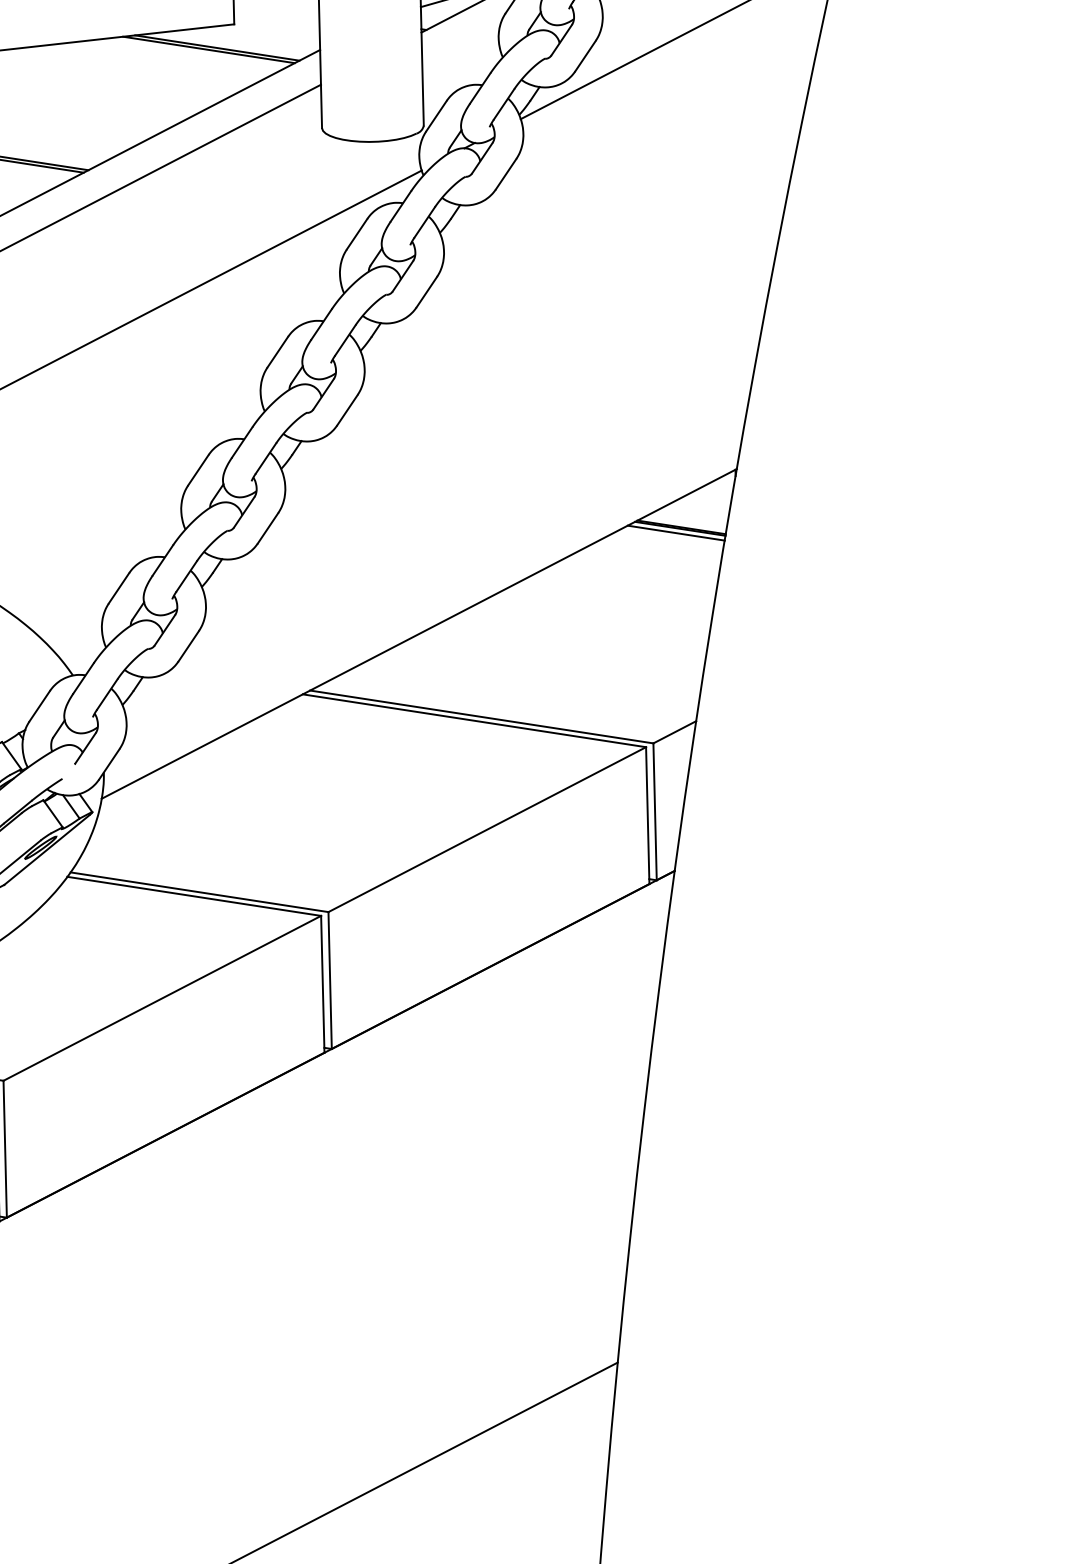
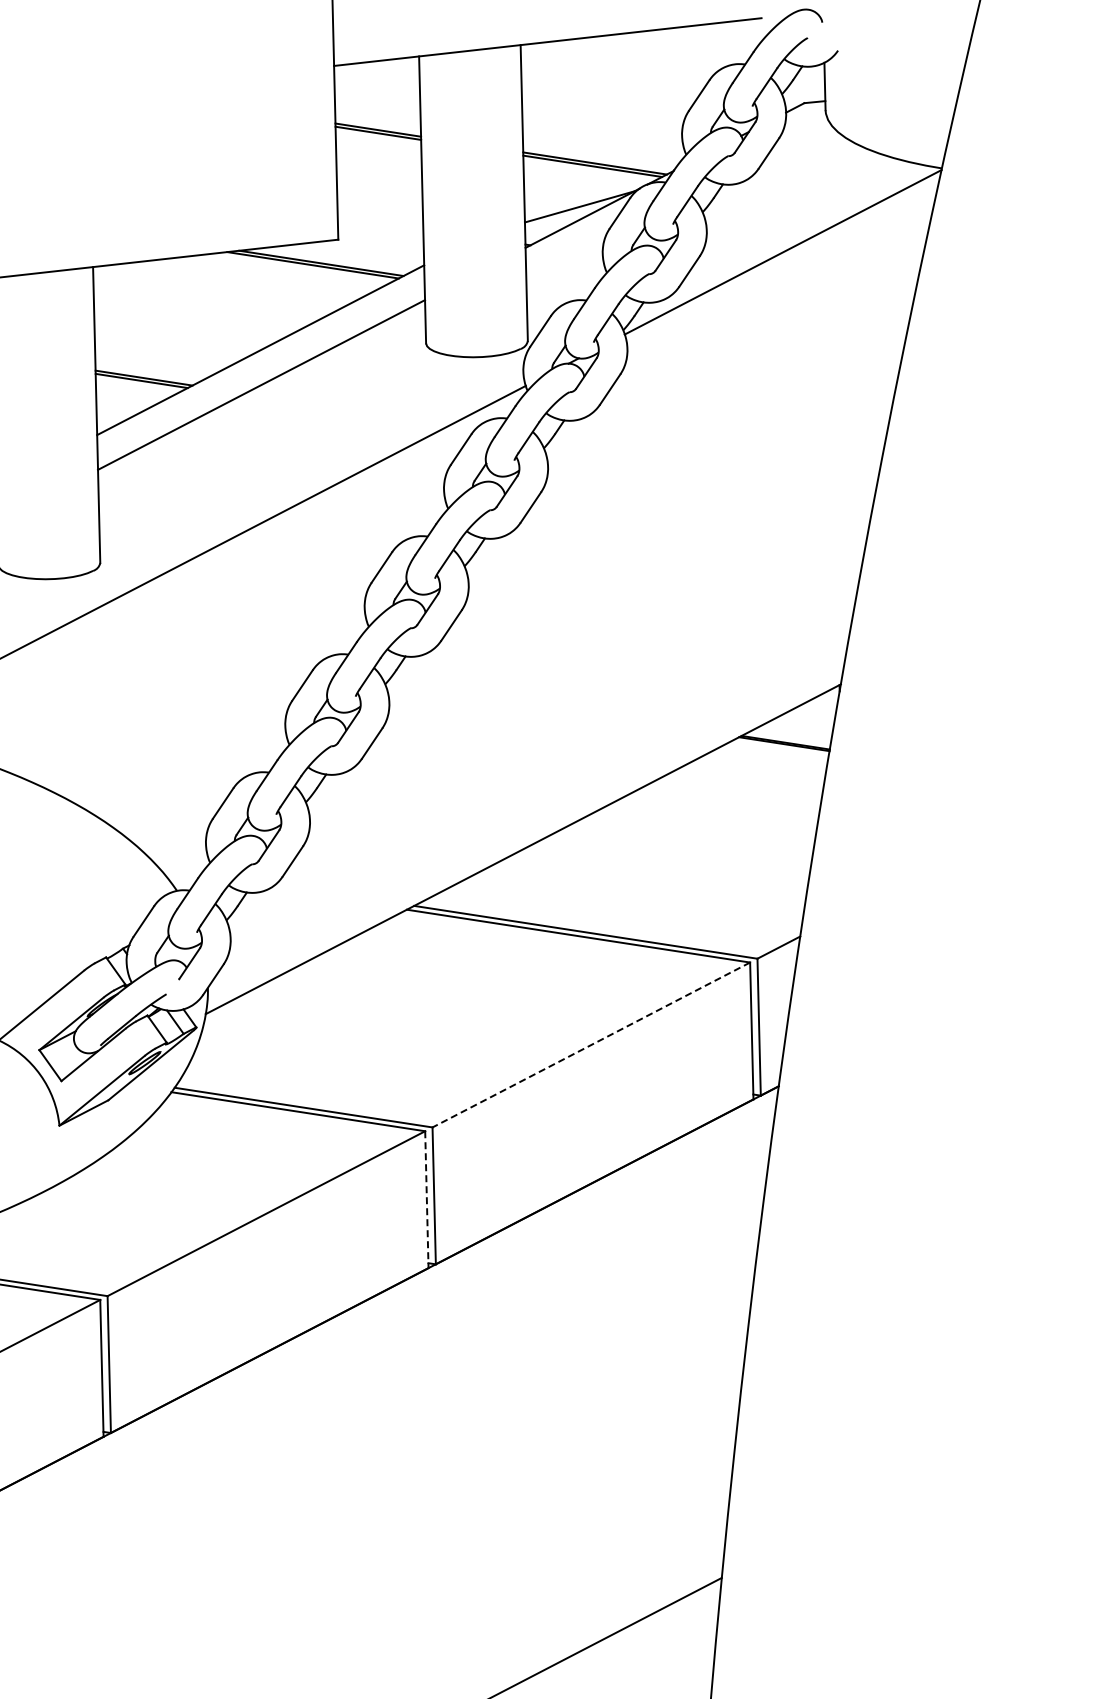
line: (675, 533) -> (779, 748), removed
line: (487, 830) -> (591, 1045), solid -> dashed
line: (322, 985) -> (426, 1200), solid -> dashed

